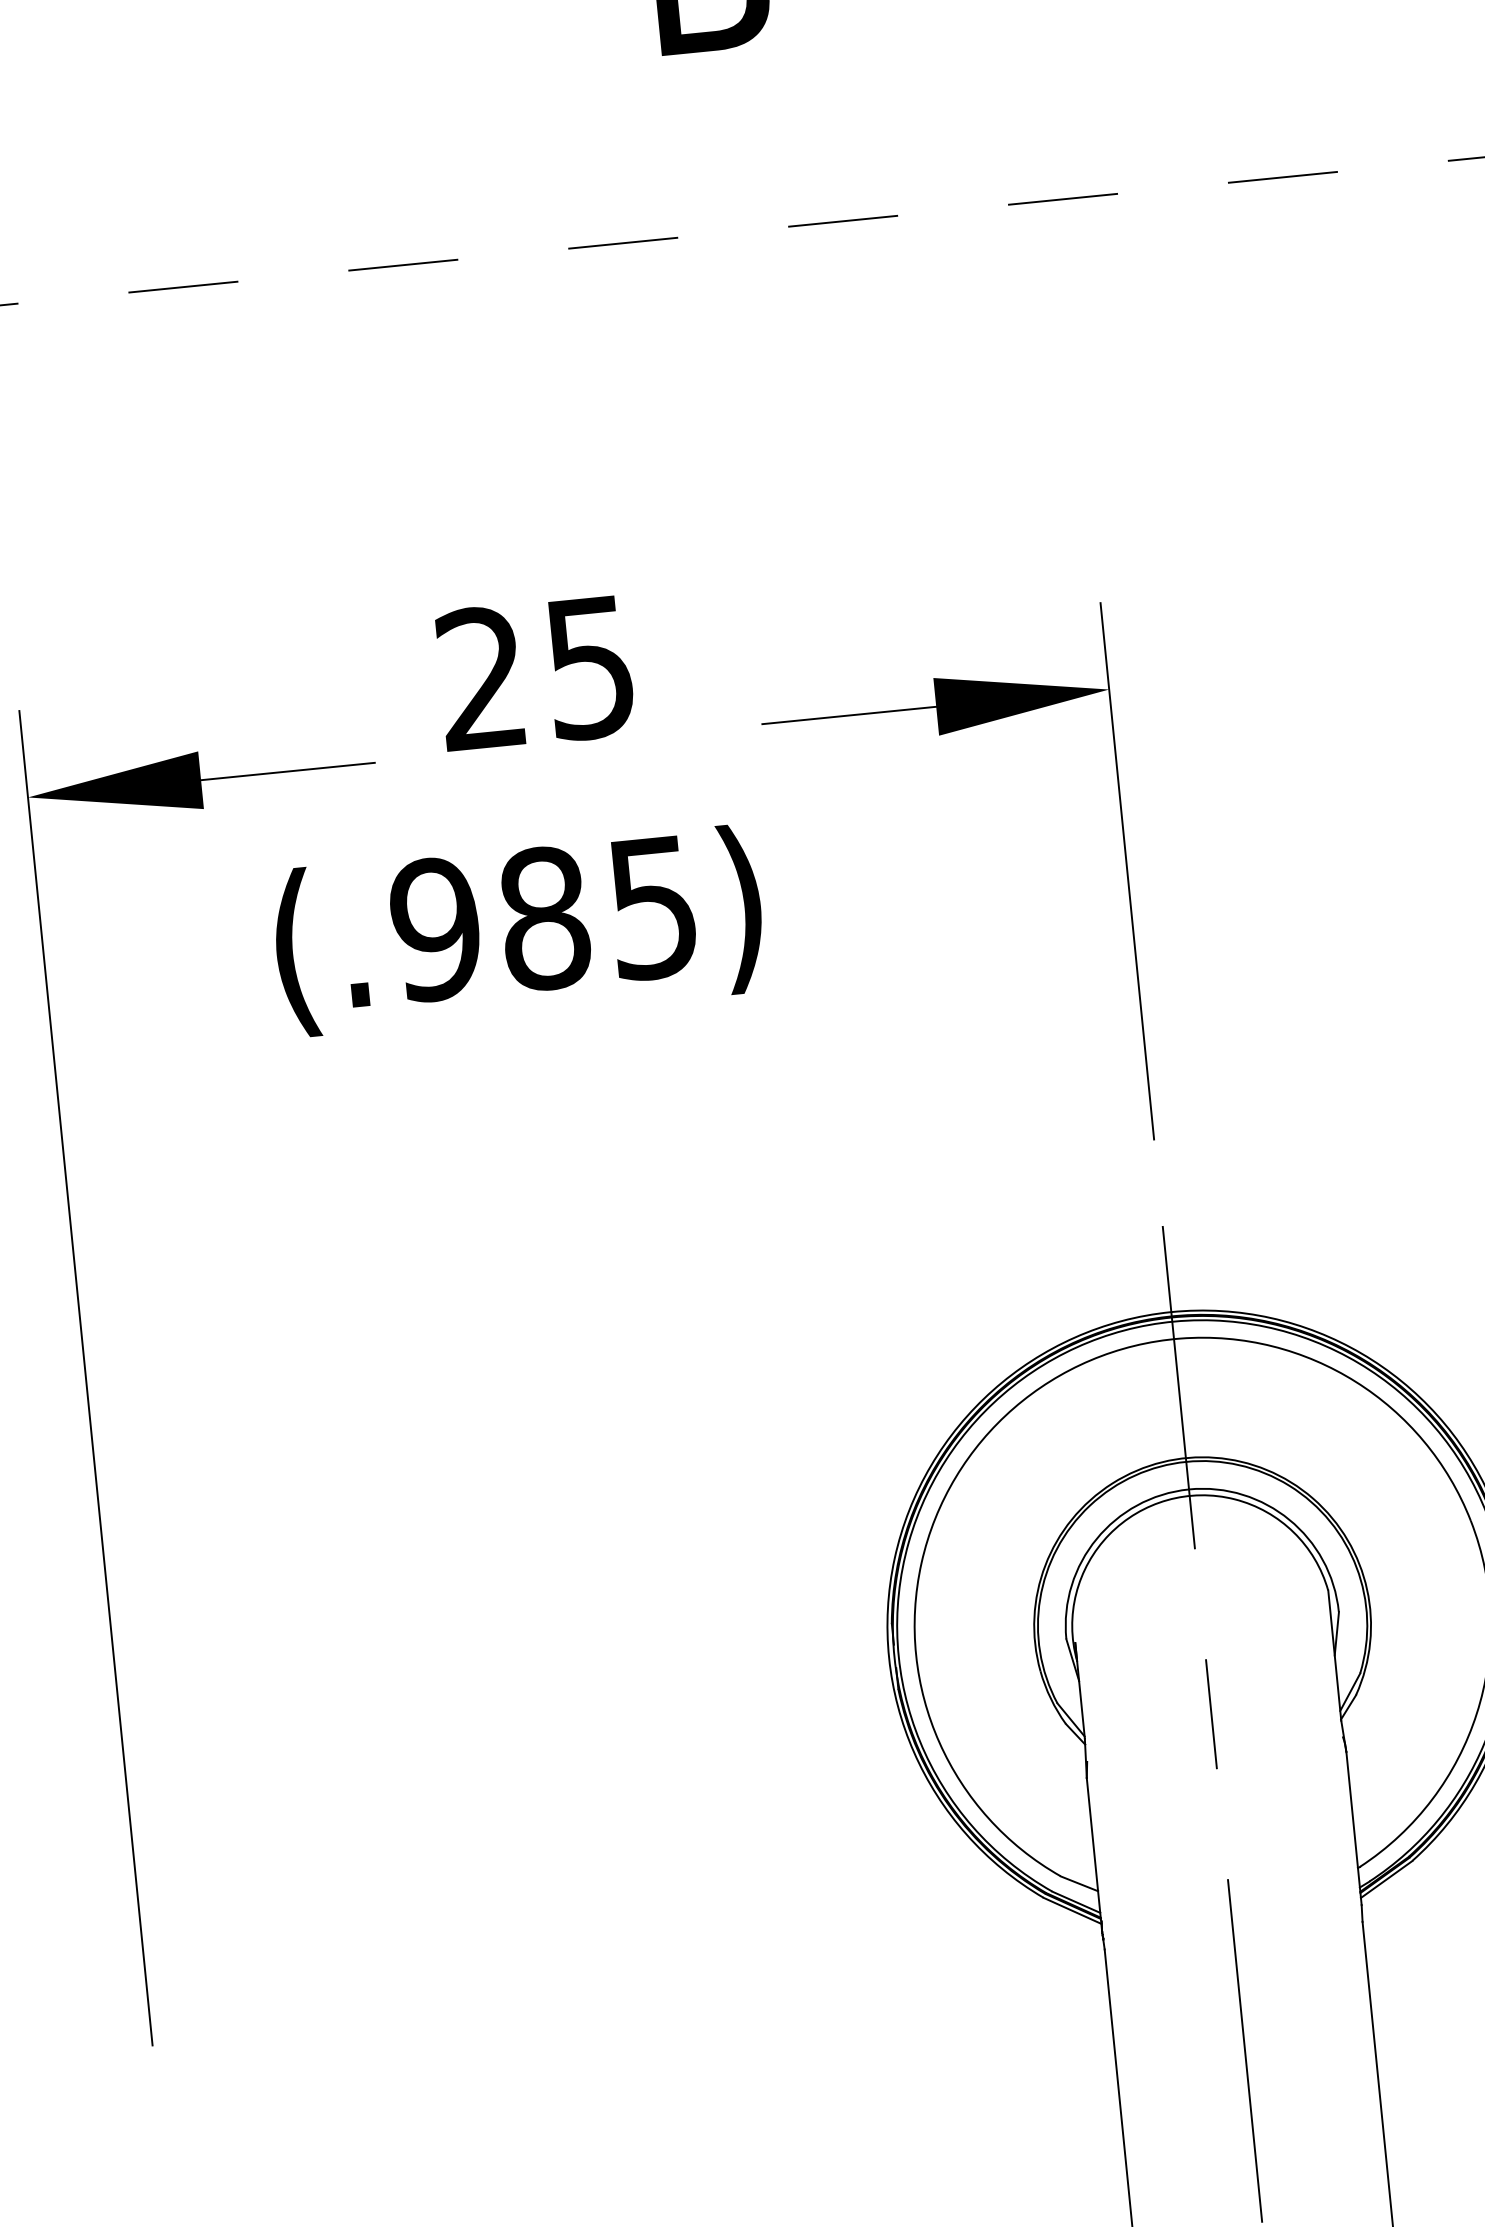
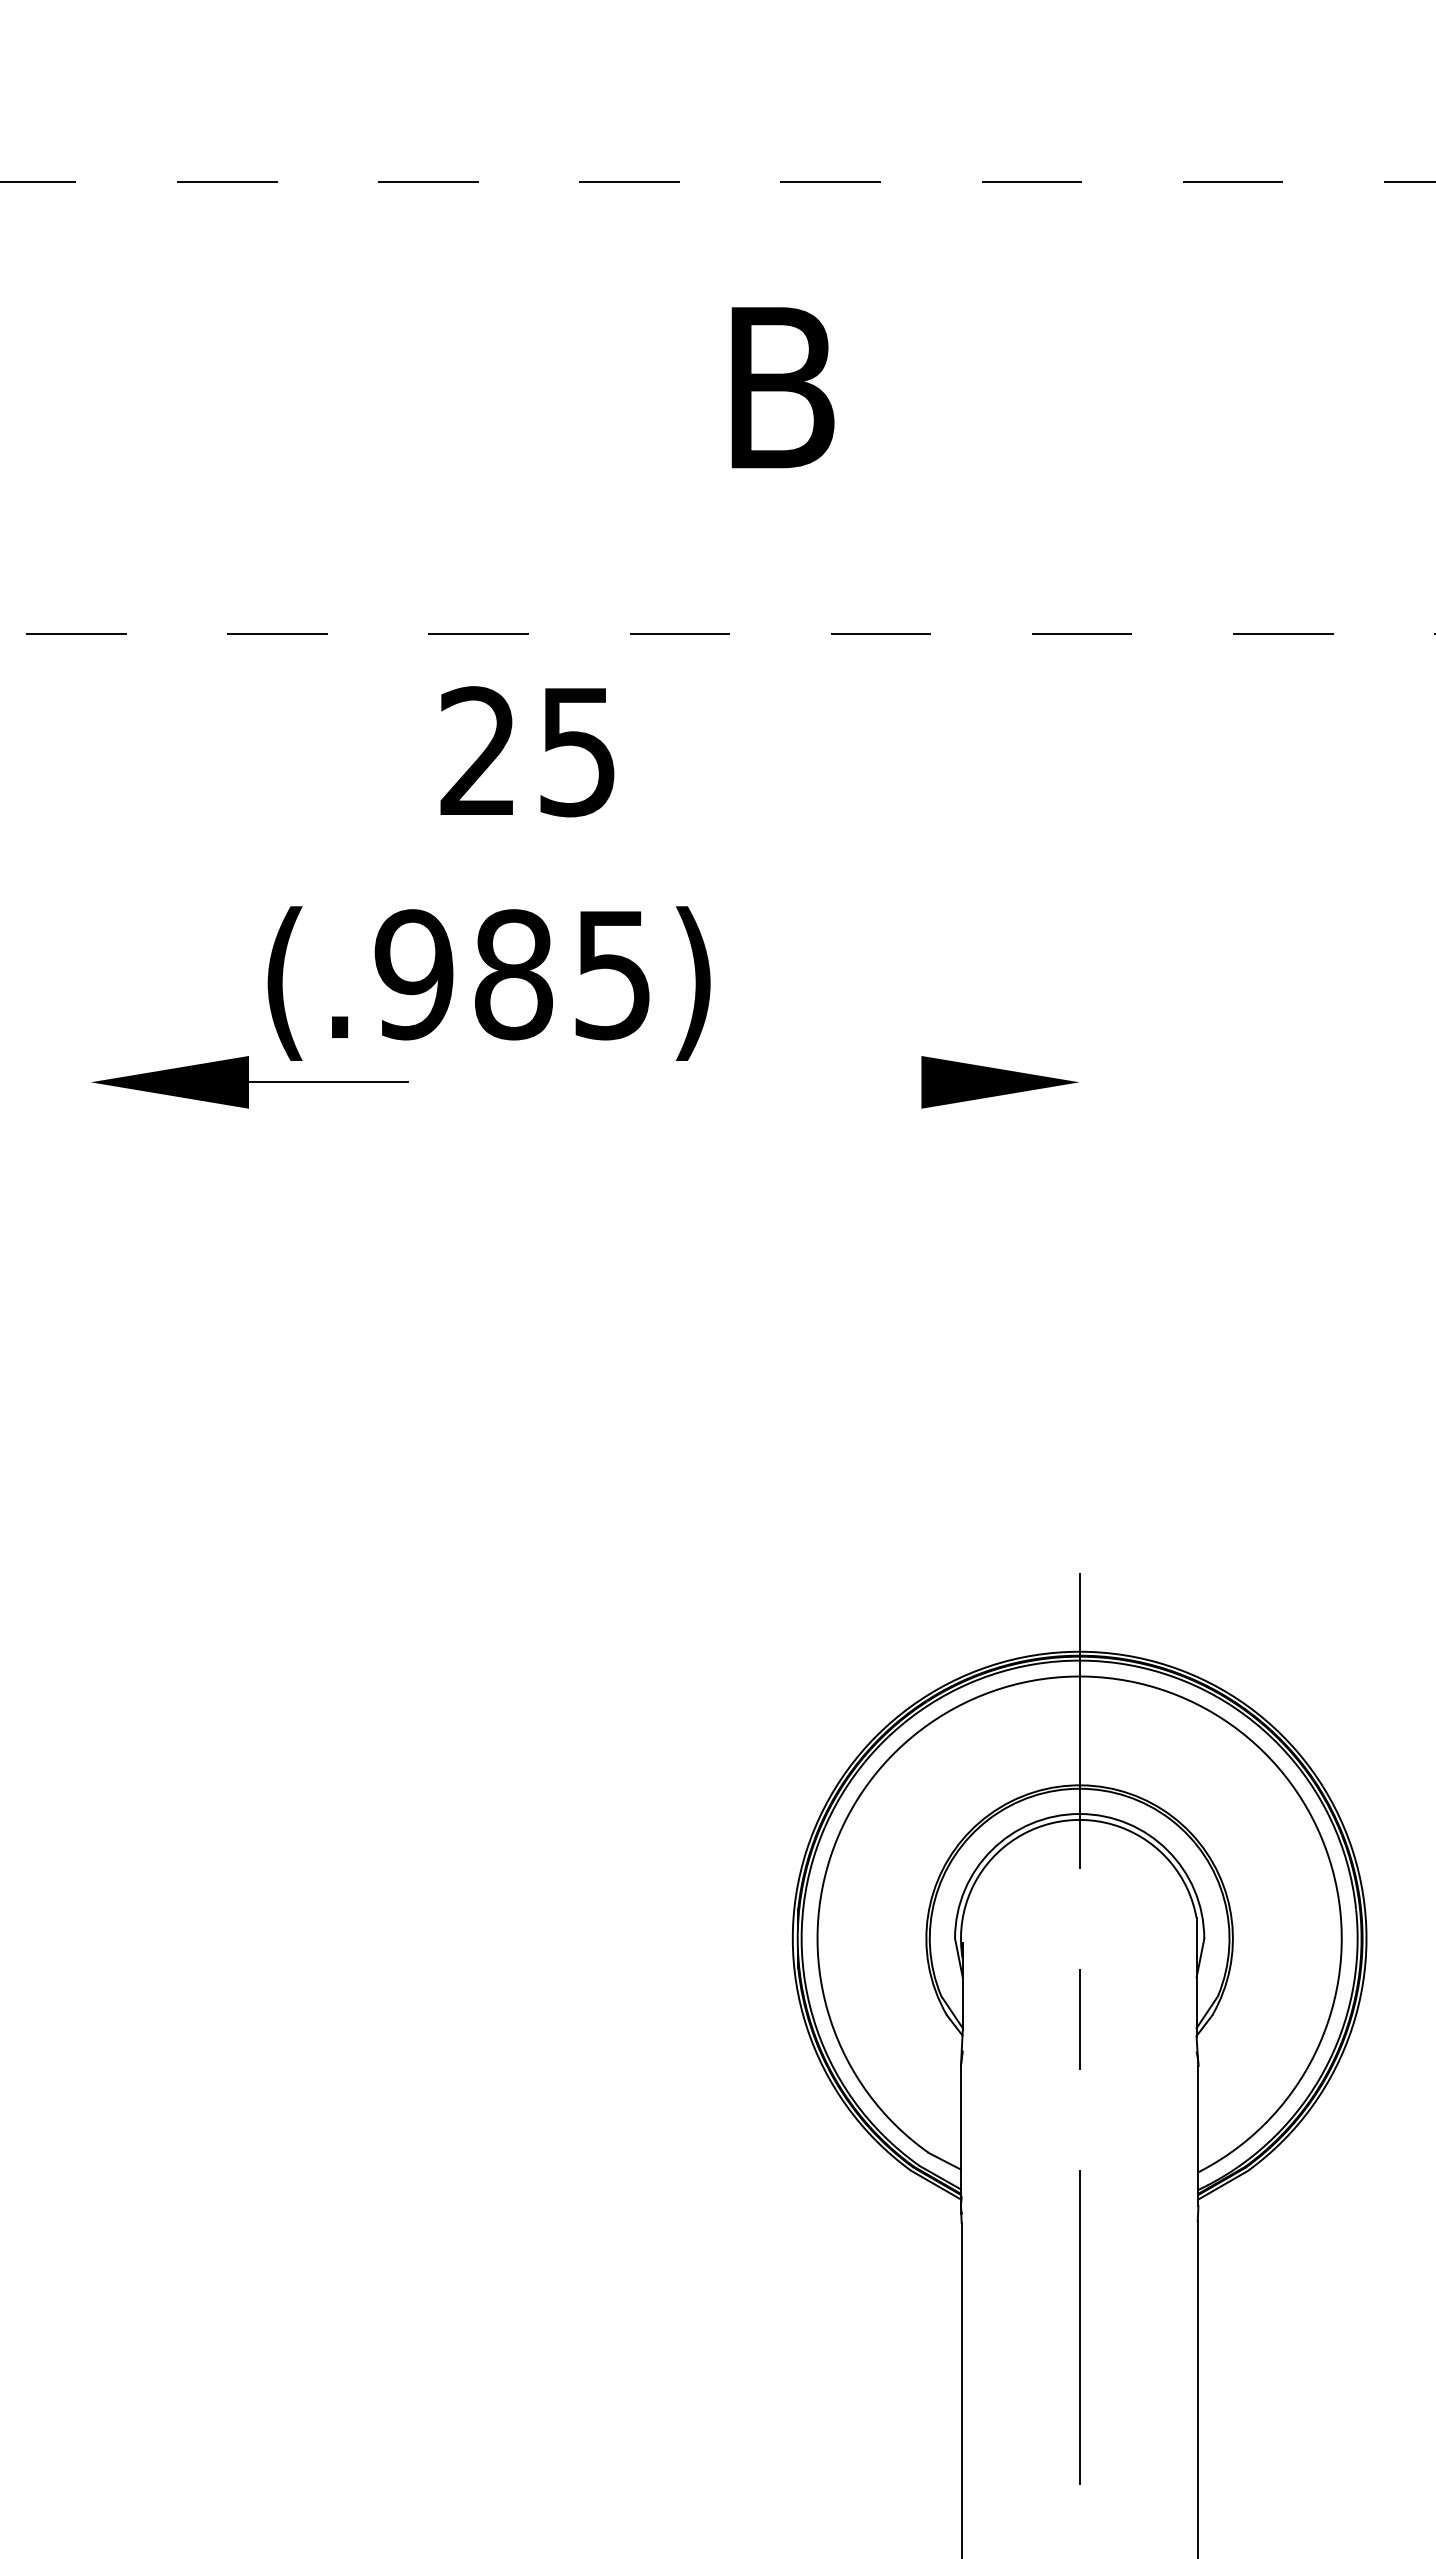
line: (848, 715) -> (841, 1082), removed
text: (506, 810) -> (488, 873), moved
line: (1127, 871) -> (1079, 1248), removed
line: (85, 1378) -> (90, 1613), removed

